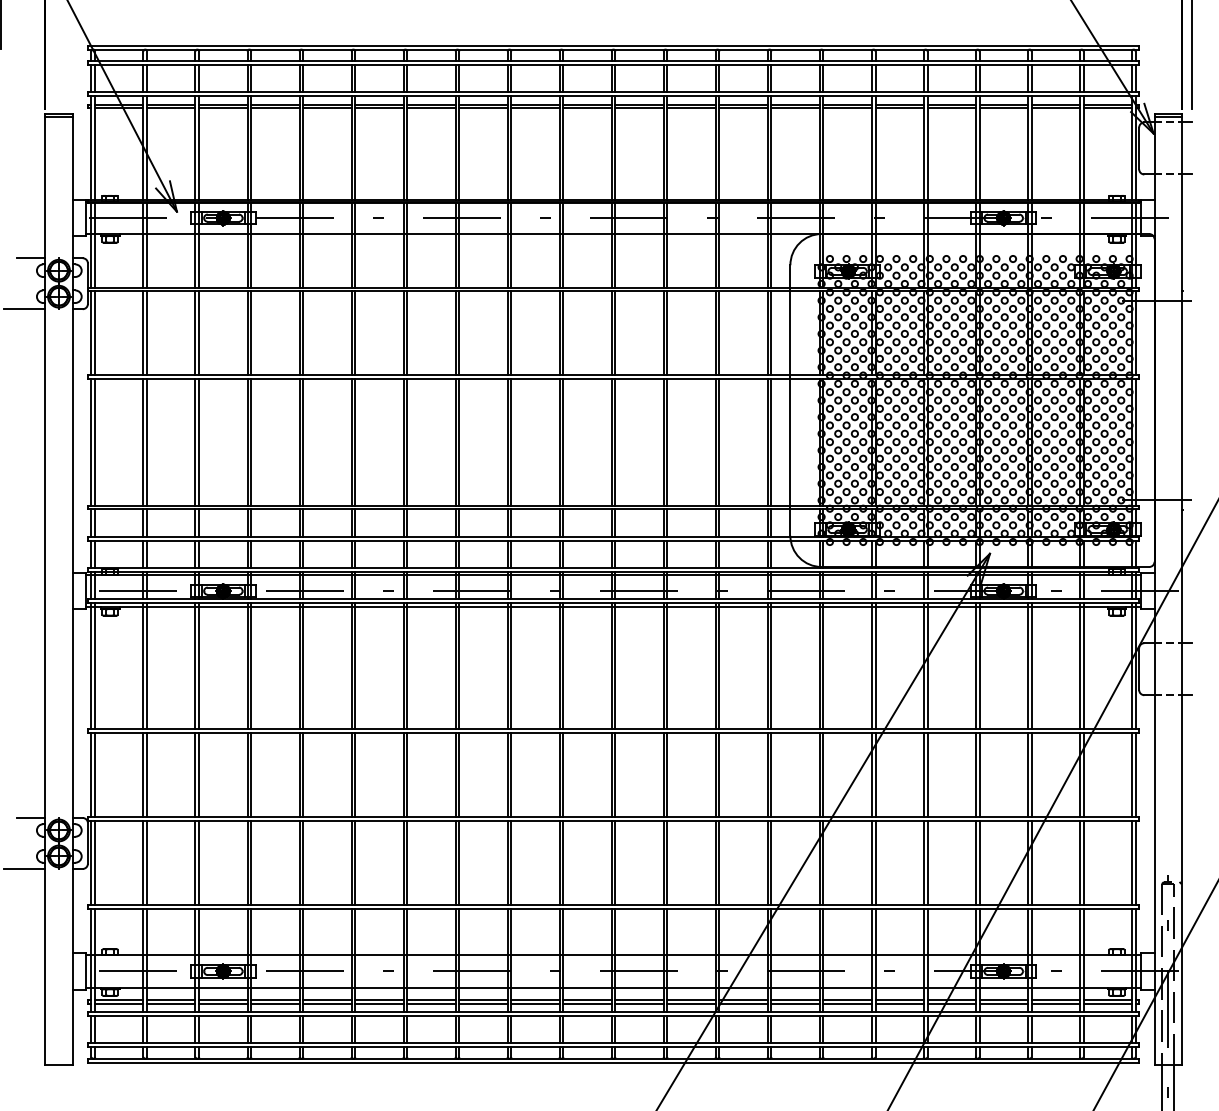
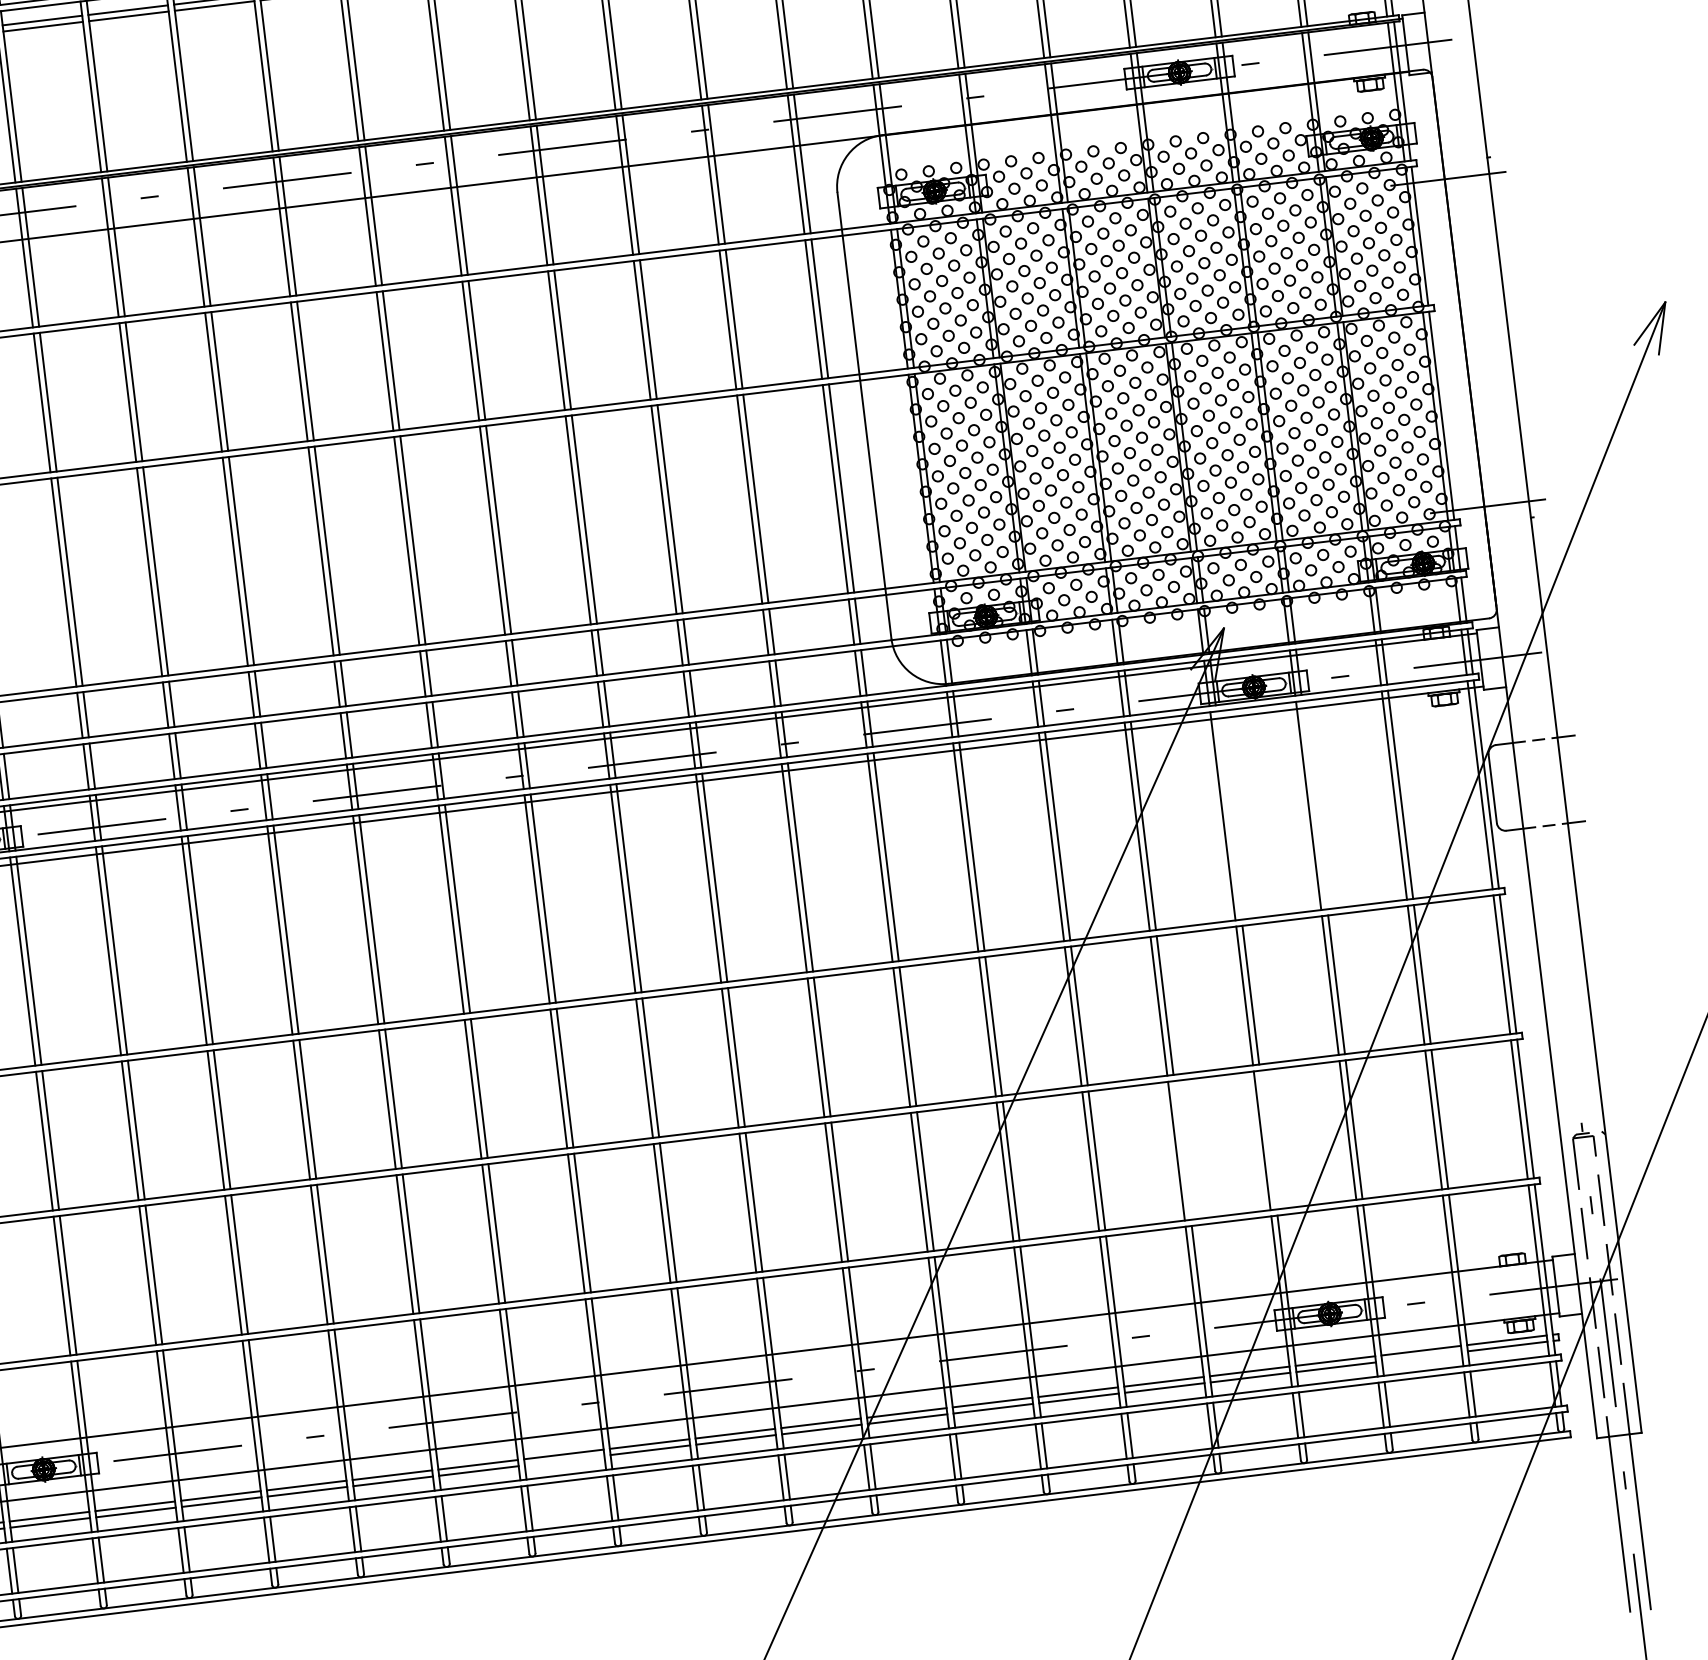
line: (979, 665) -> (1228, 814), removed
line: (1031, 665) -> (1314, 804), removed
line: (927, 862) -> (1182, 1149), removed
line: (979, 862) -> (1268, 1139), removed
line: (535, 1003) -> (564, 1460), removed
line: (1055, 1003) -> (1421, 1356), removed

